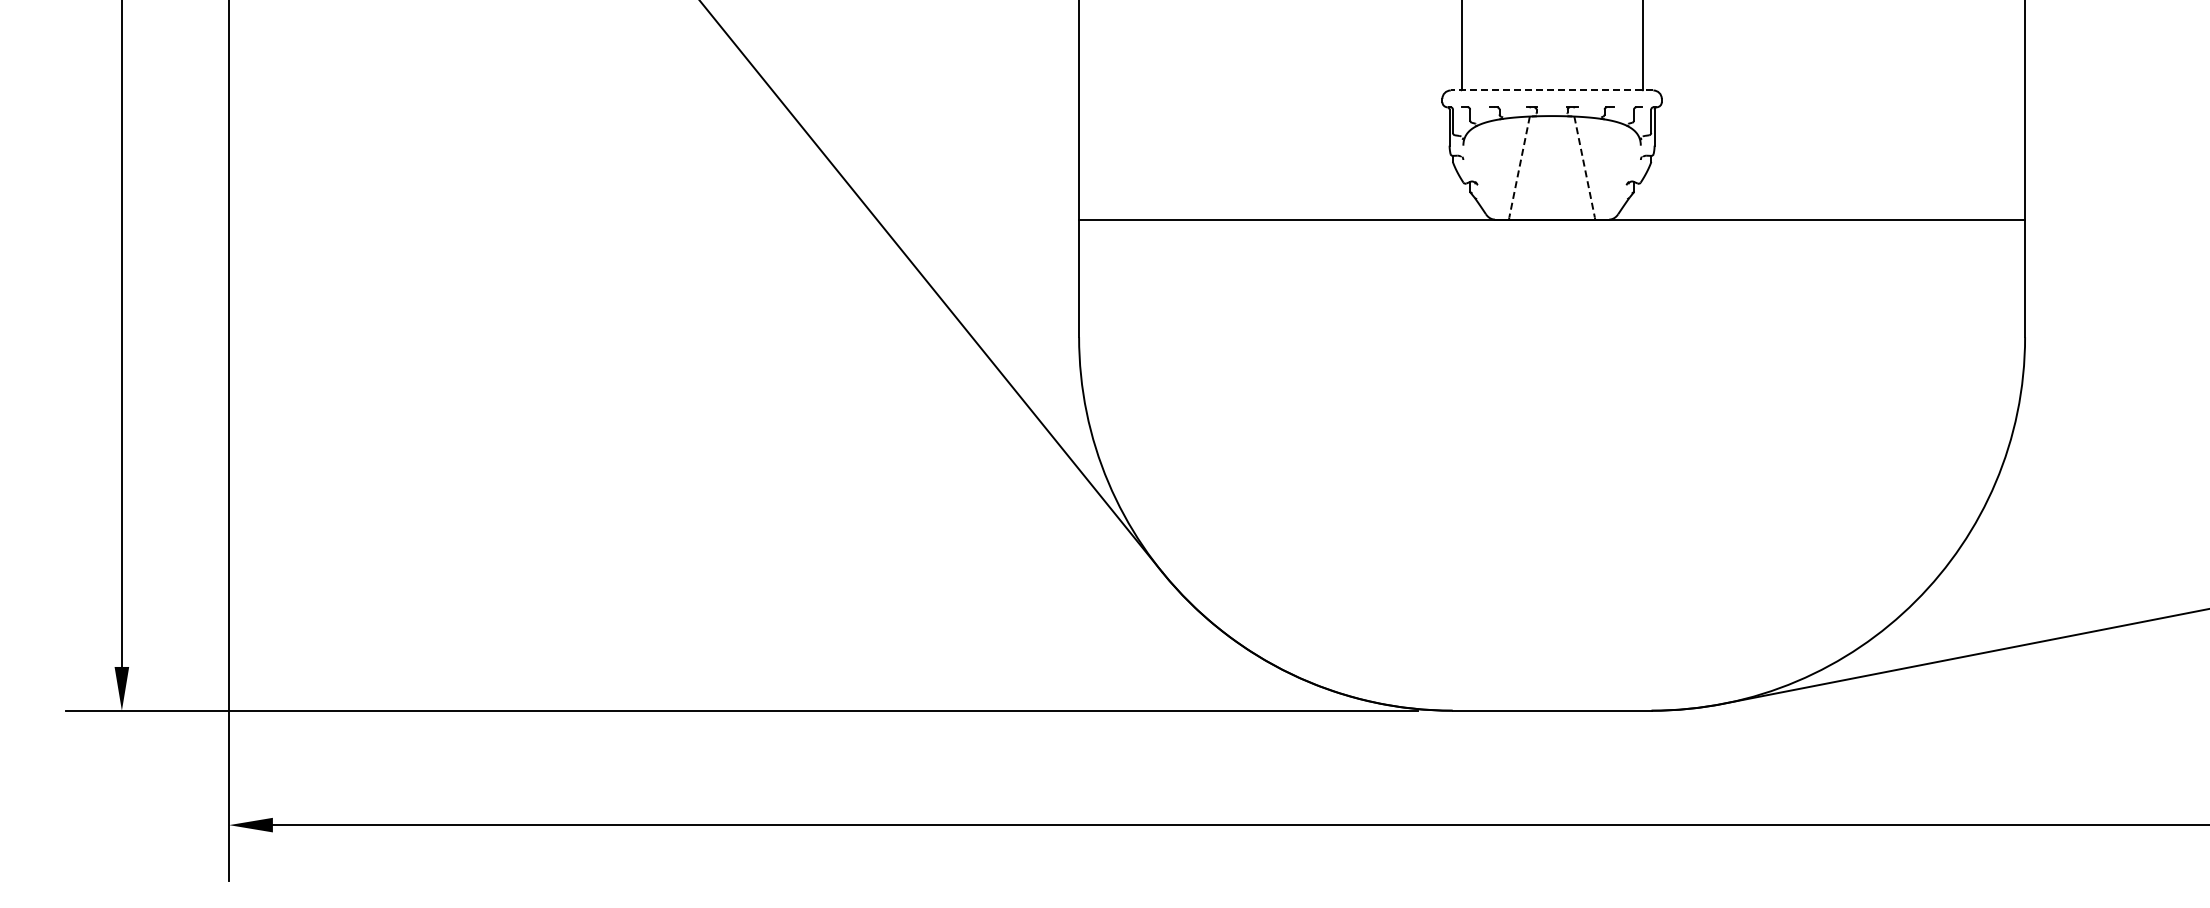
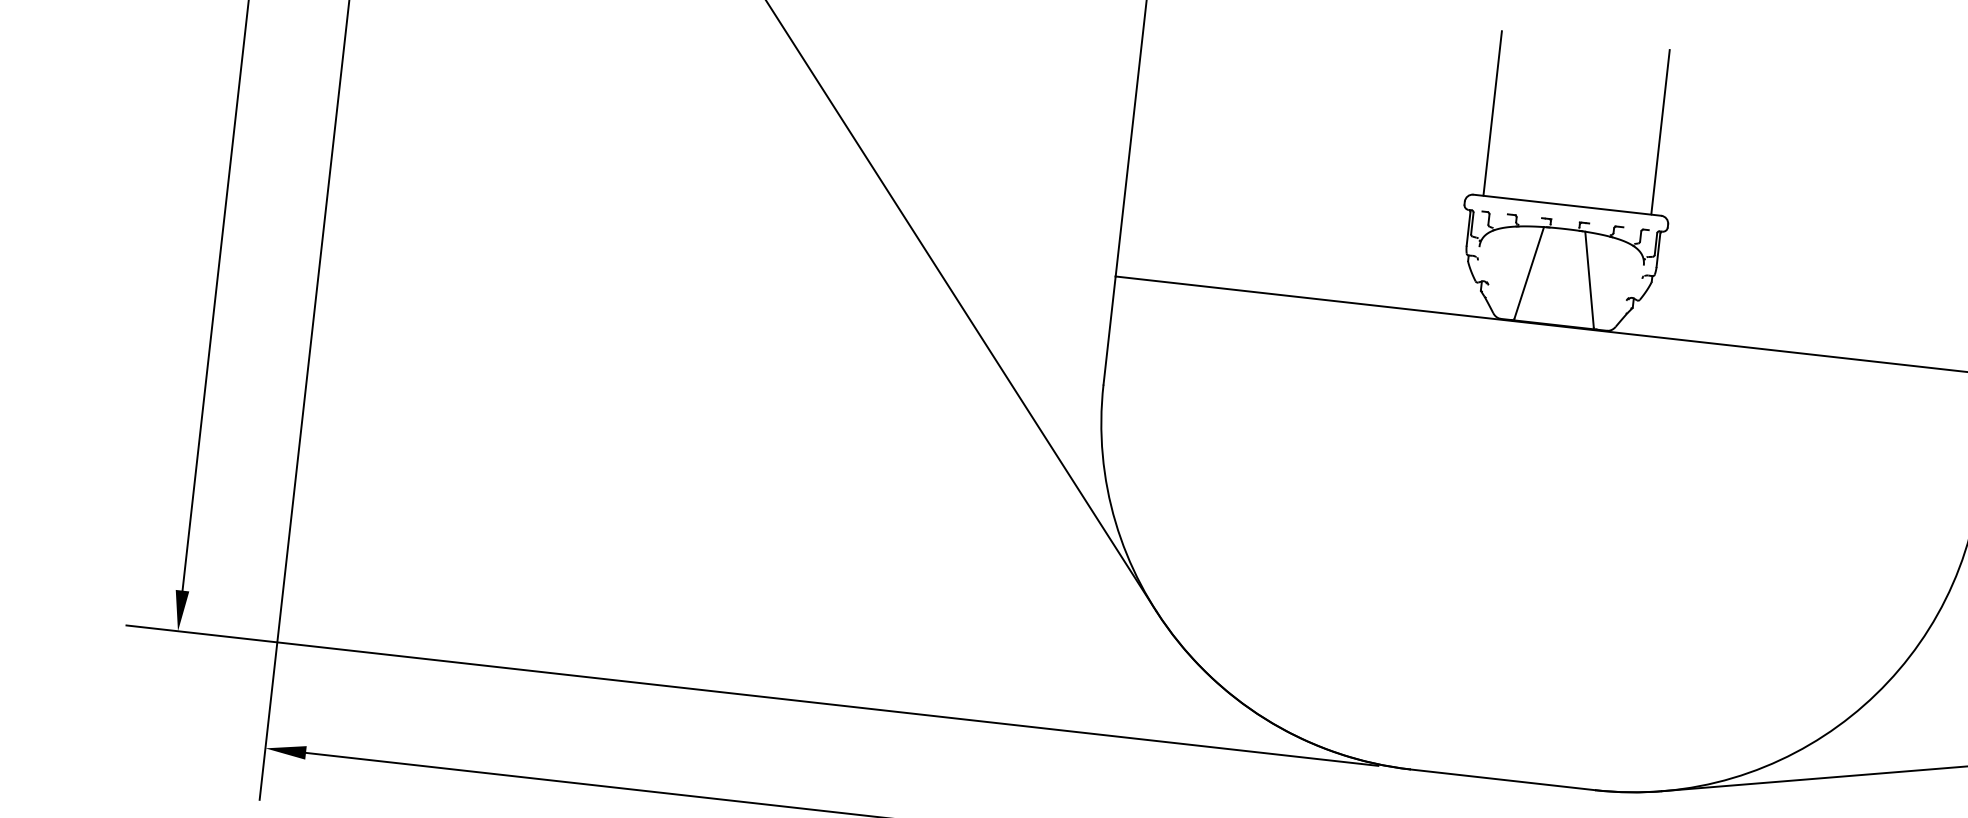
line: (1551, 90) -> (1566, 205), dashed -> solid
line: (1519, 167) -> (1529, 273), dashed -> solid
line: (1584, 167) -> (1589, 279), dashed -> solid

